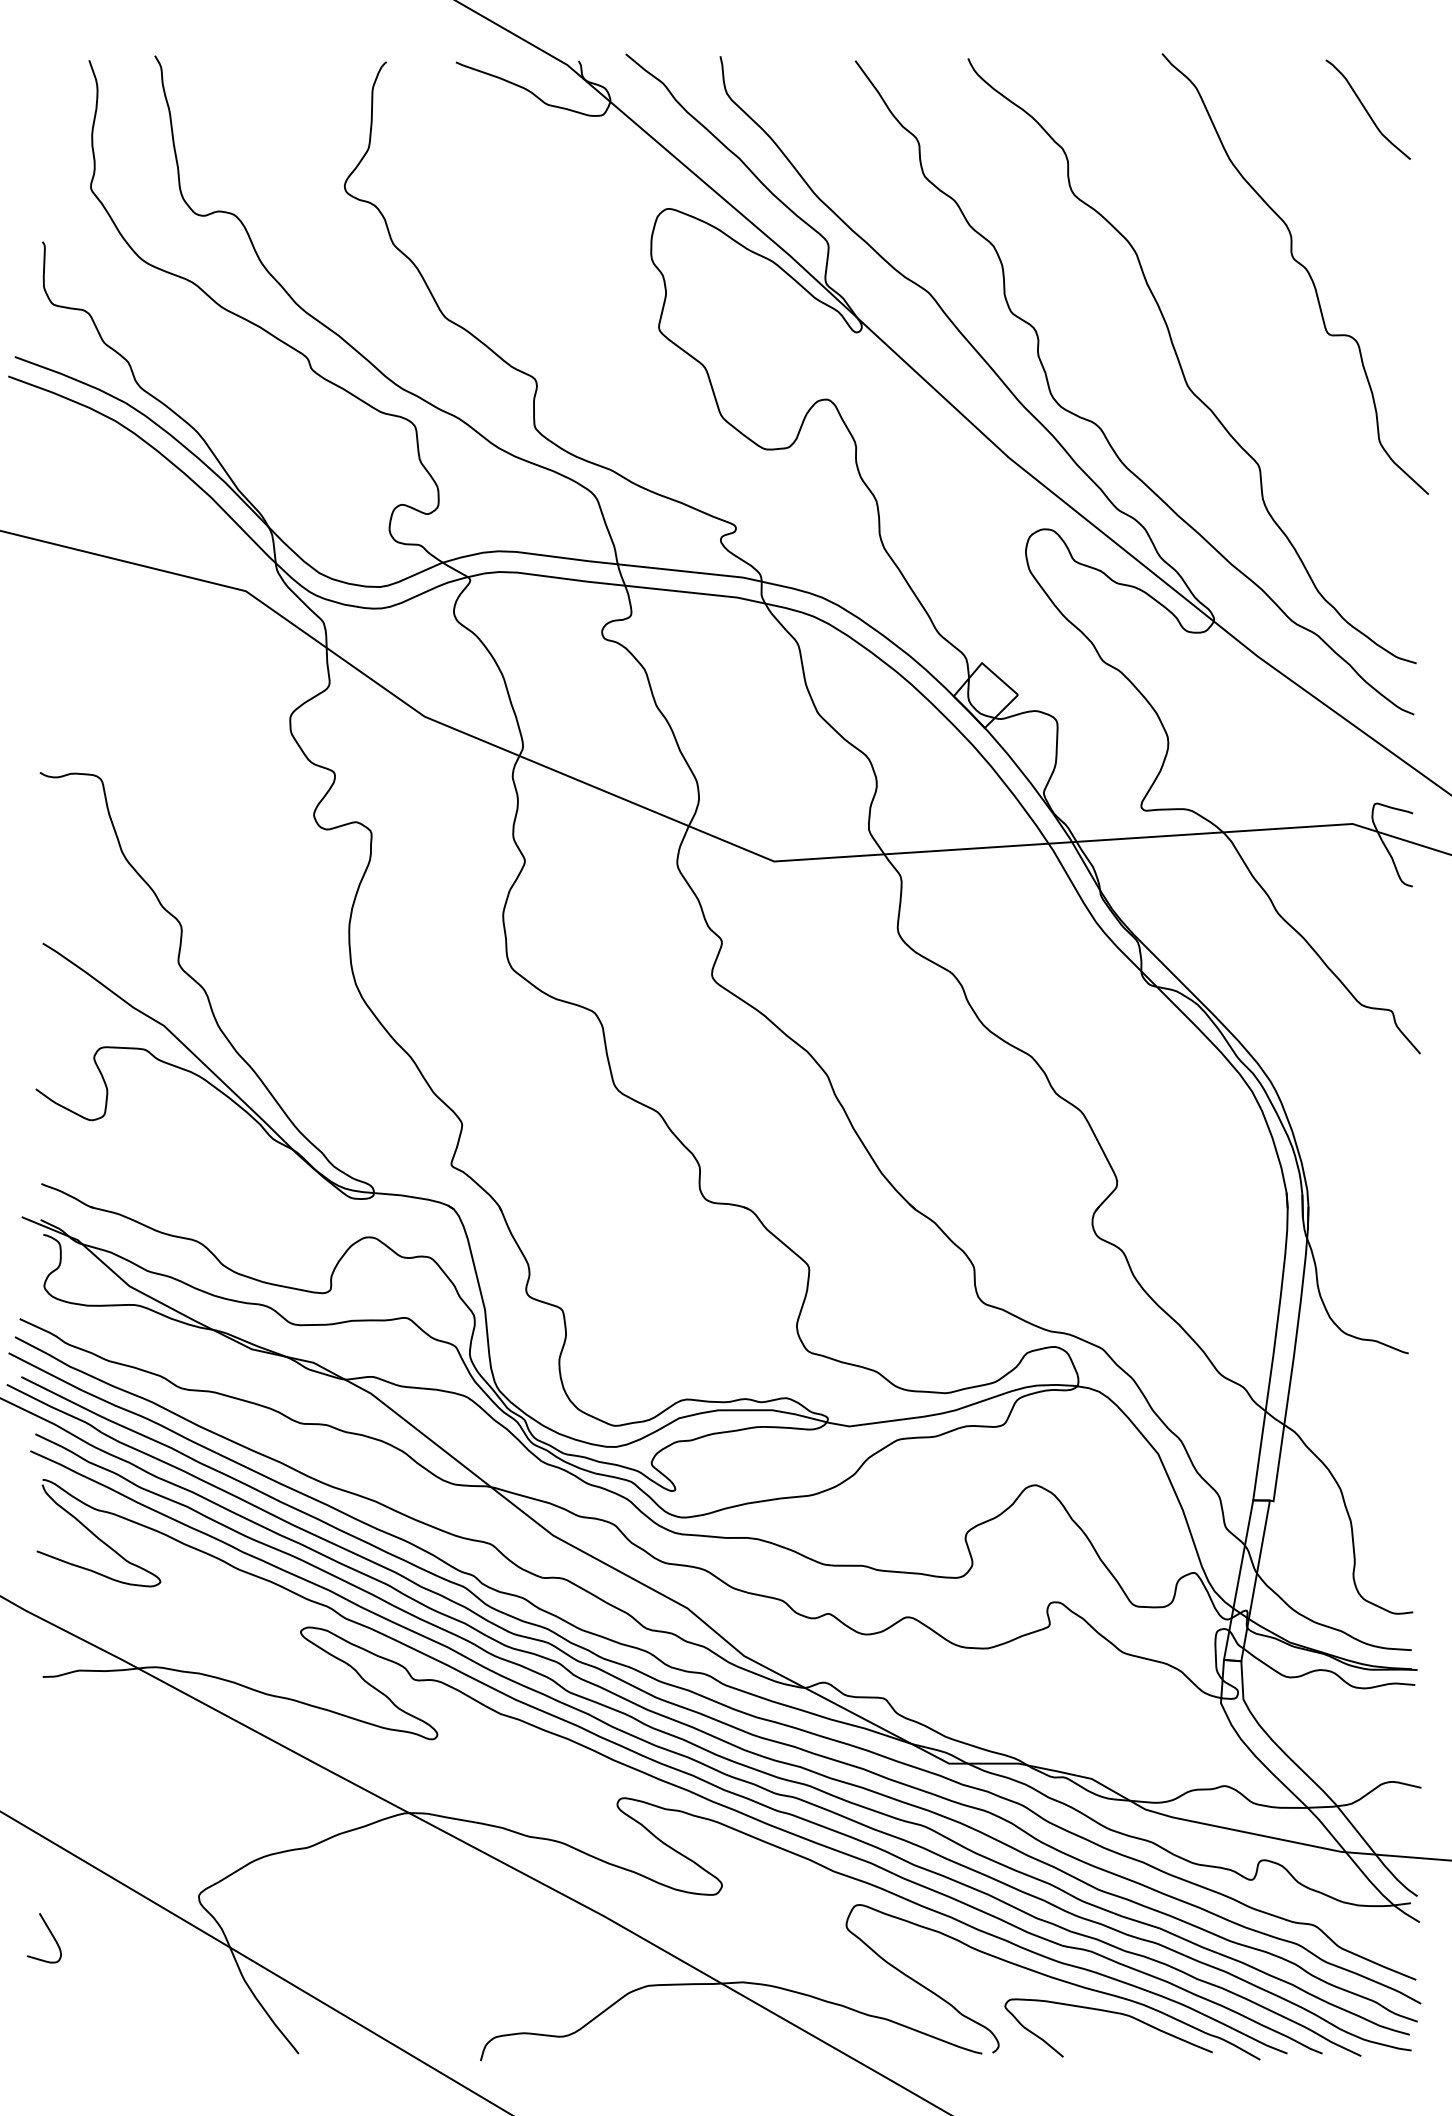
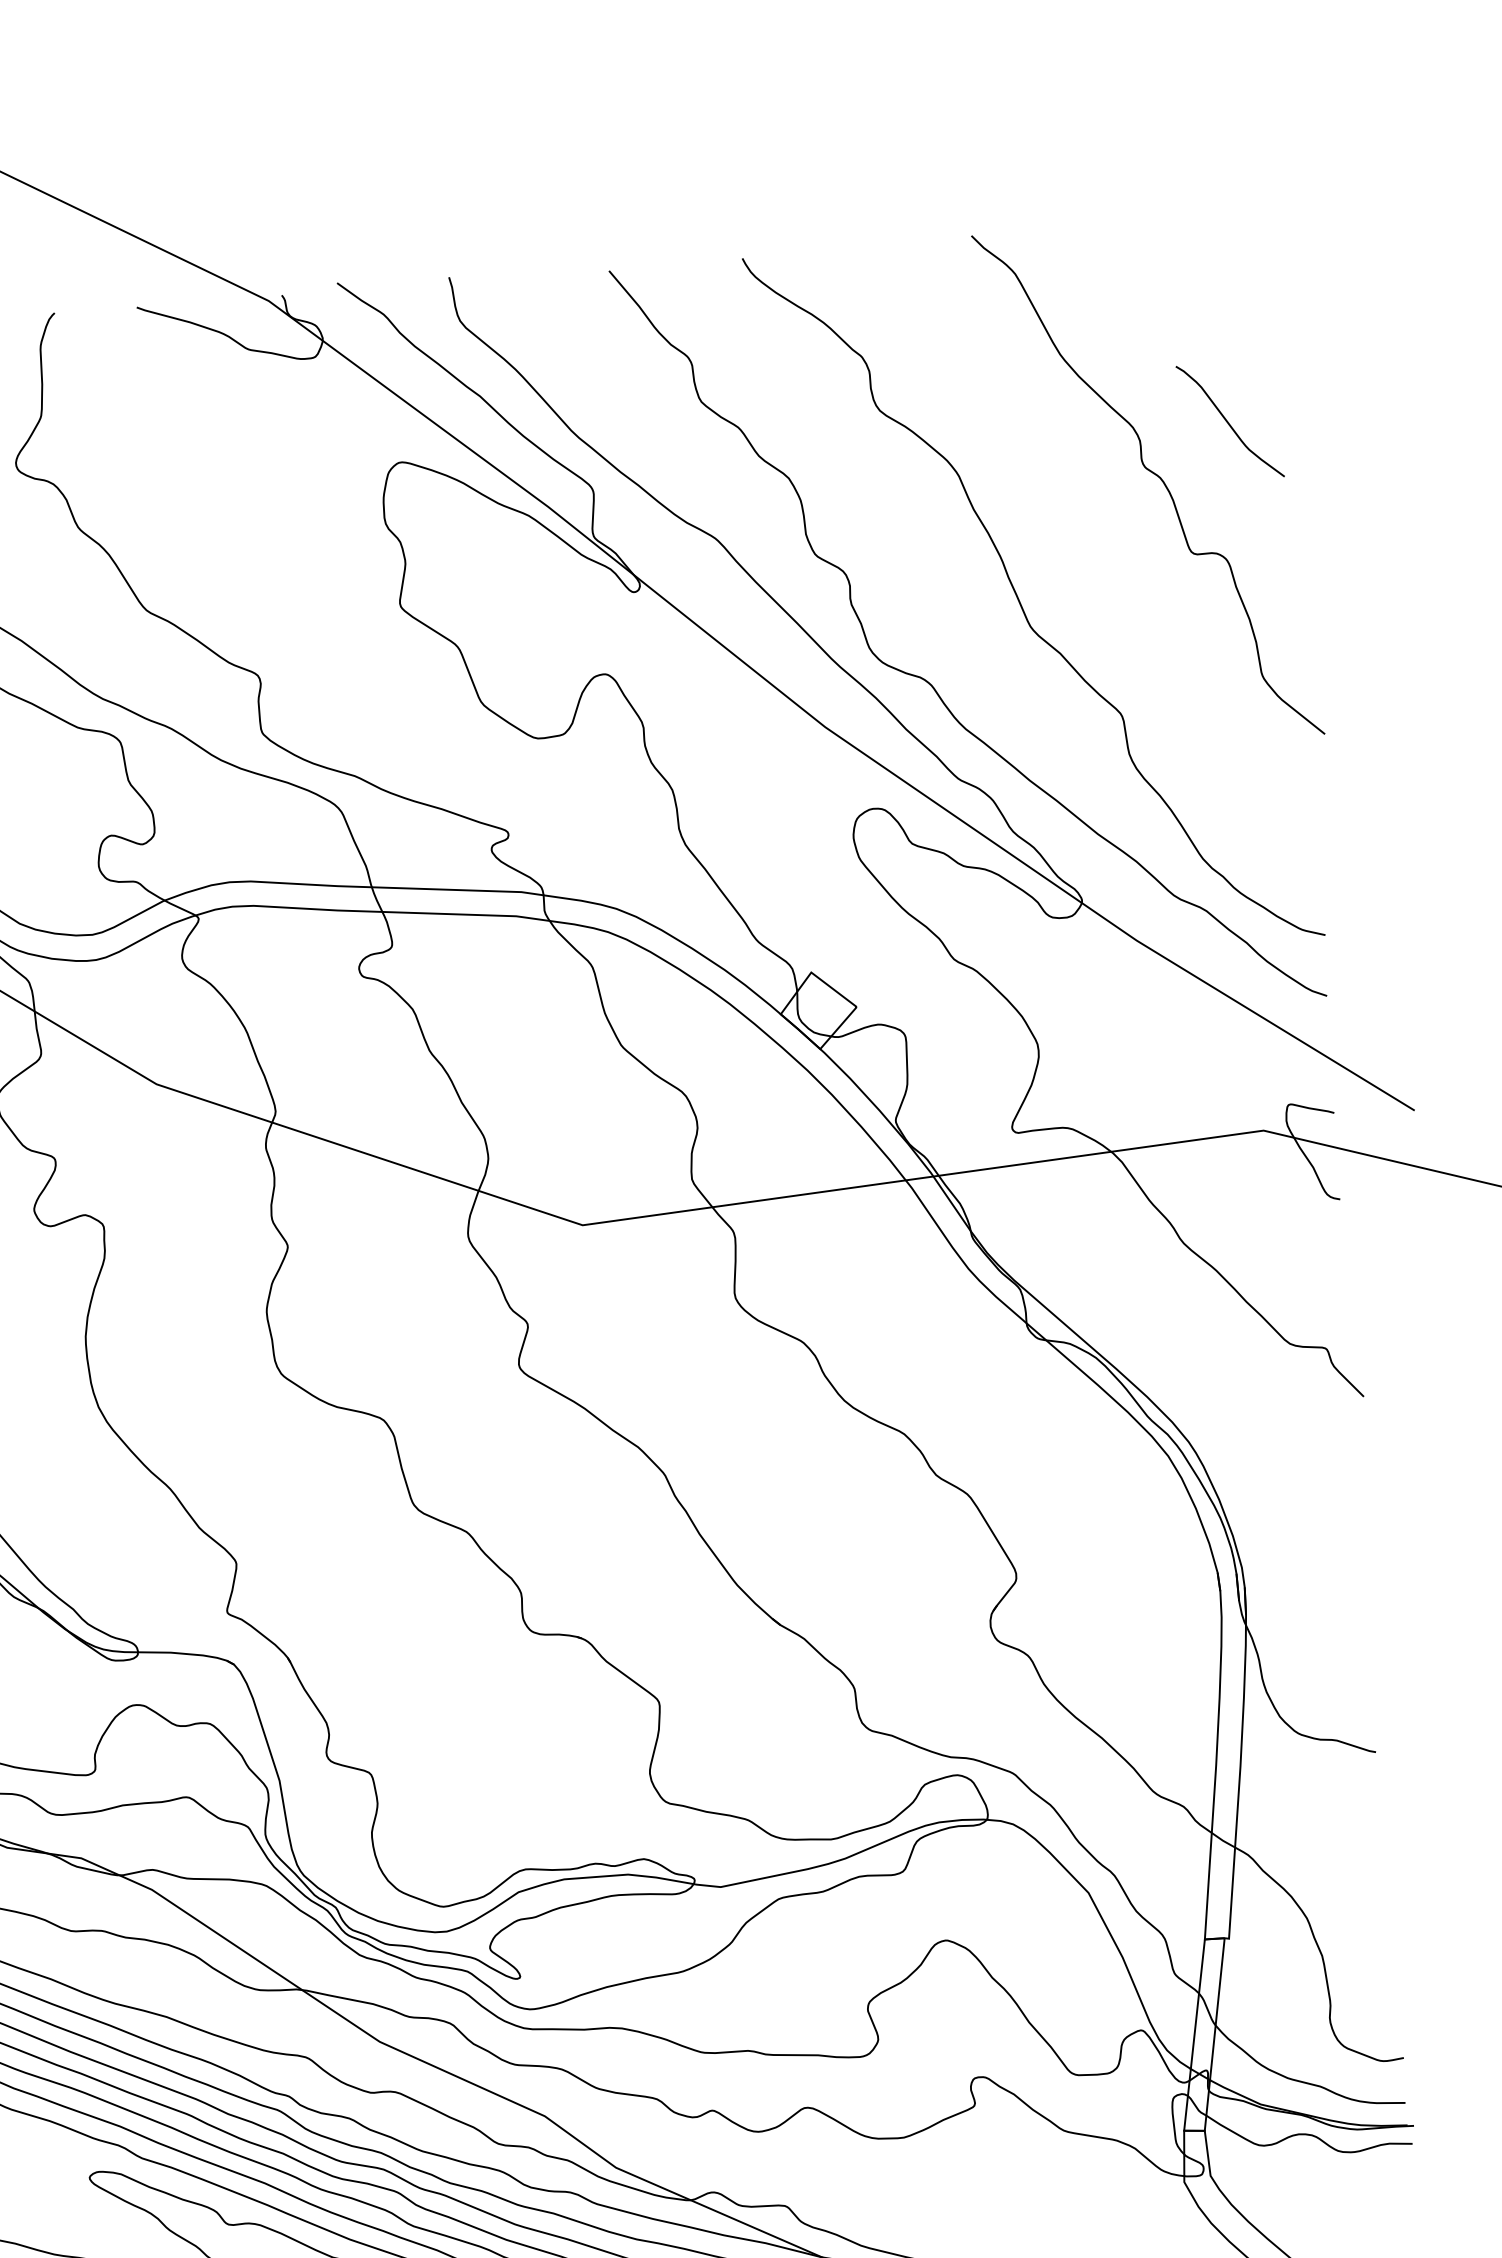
curve: (1366, 109) -> (1228, 421), moved

